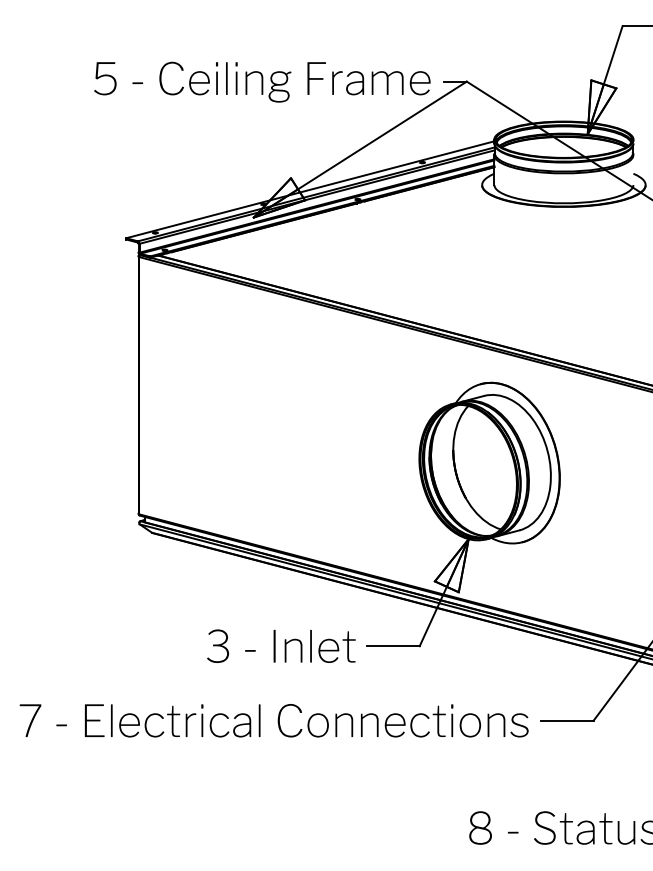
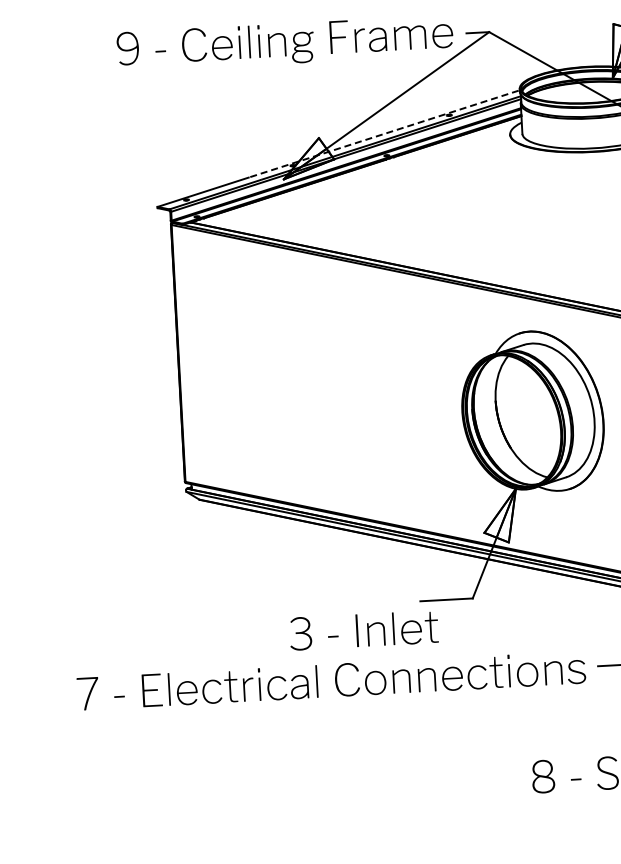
text: (105, 78) -> (128, 48), 5 -> 9
line: (357, 177) -> (385, 133), solid -> dashed
text: (281, 645) -> (364, 629), moved

